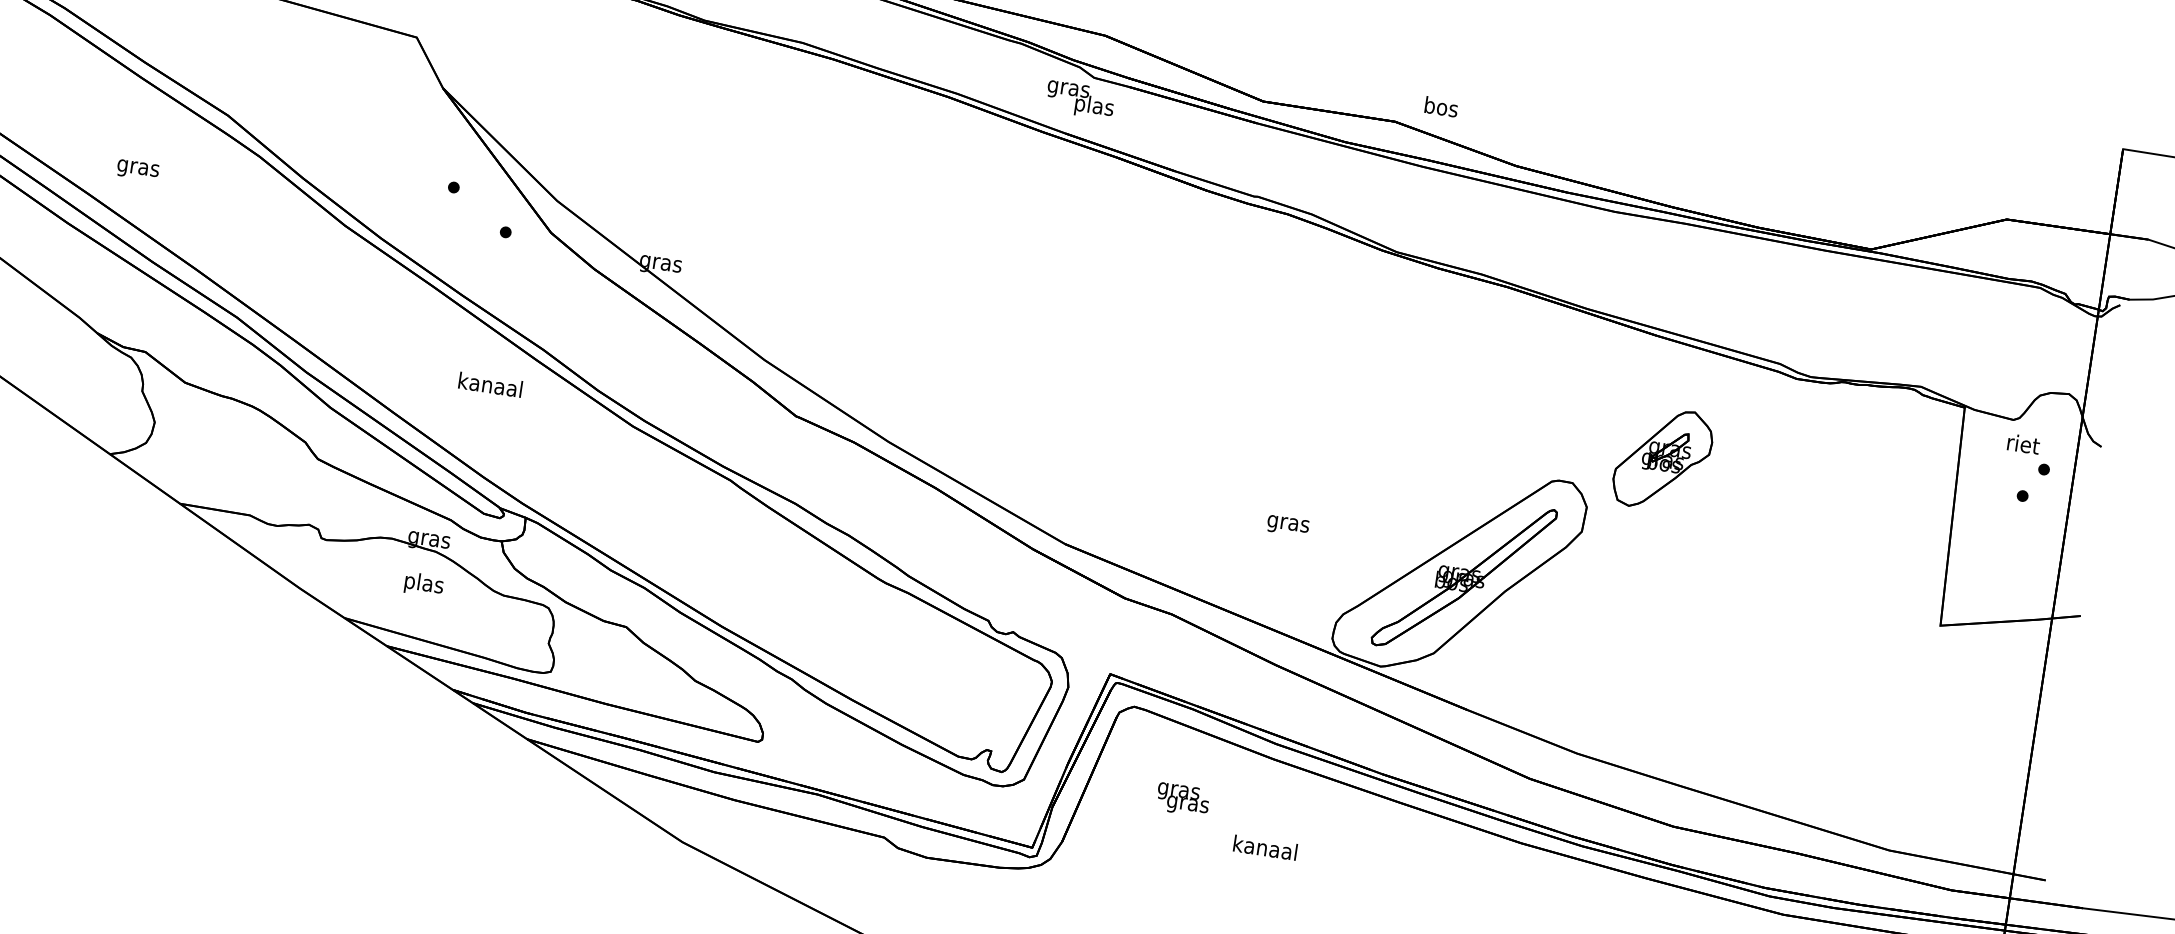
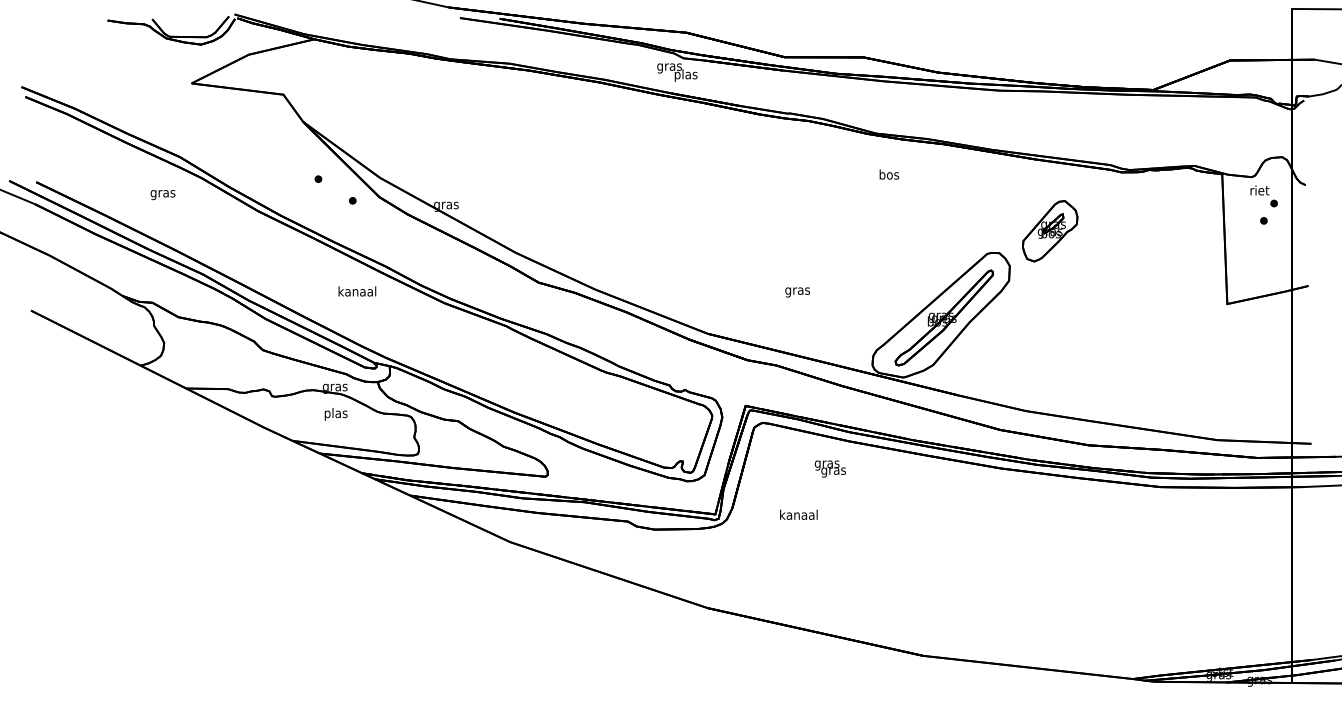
text: (1441, 106) -> (889, 174), moved
text: (136, 170) -> (162, 195), moved
text: (1287, 526) -> (797, 292), moved
text: (1181, 798) -> (829, 468), moved
text: (1264, 847) -> (798, 514), moved

